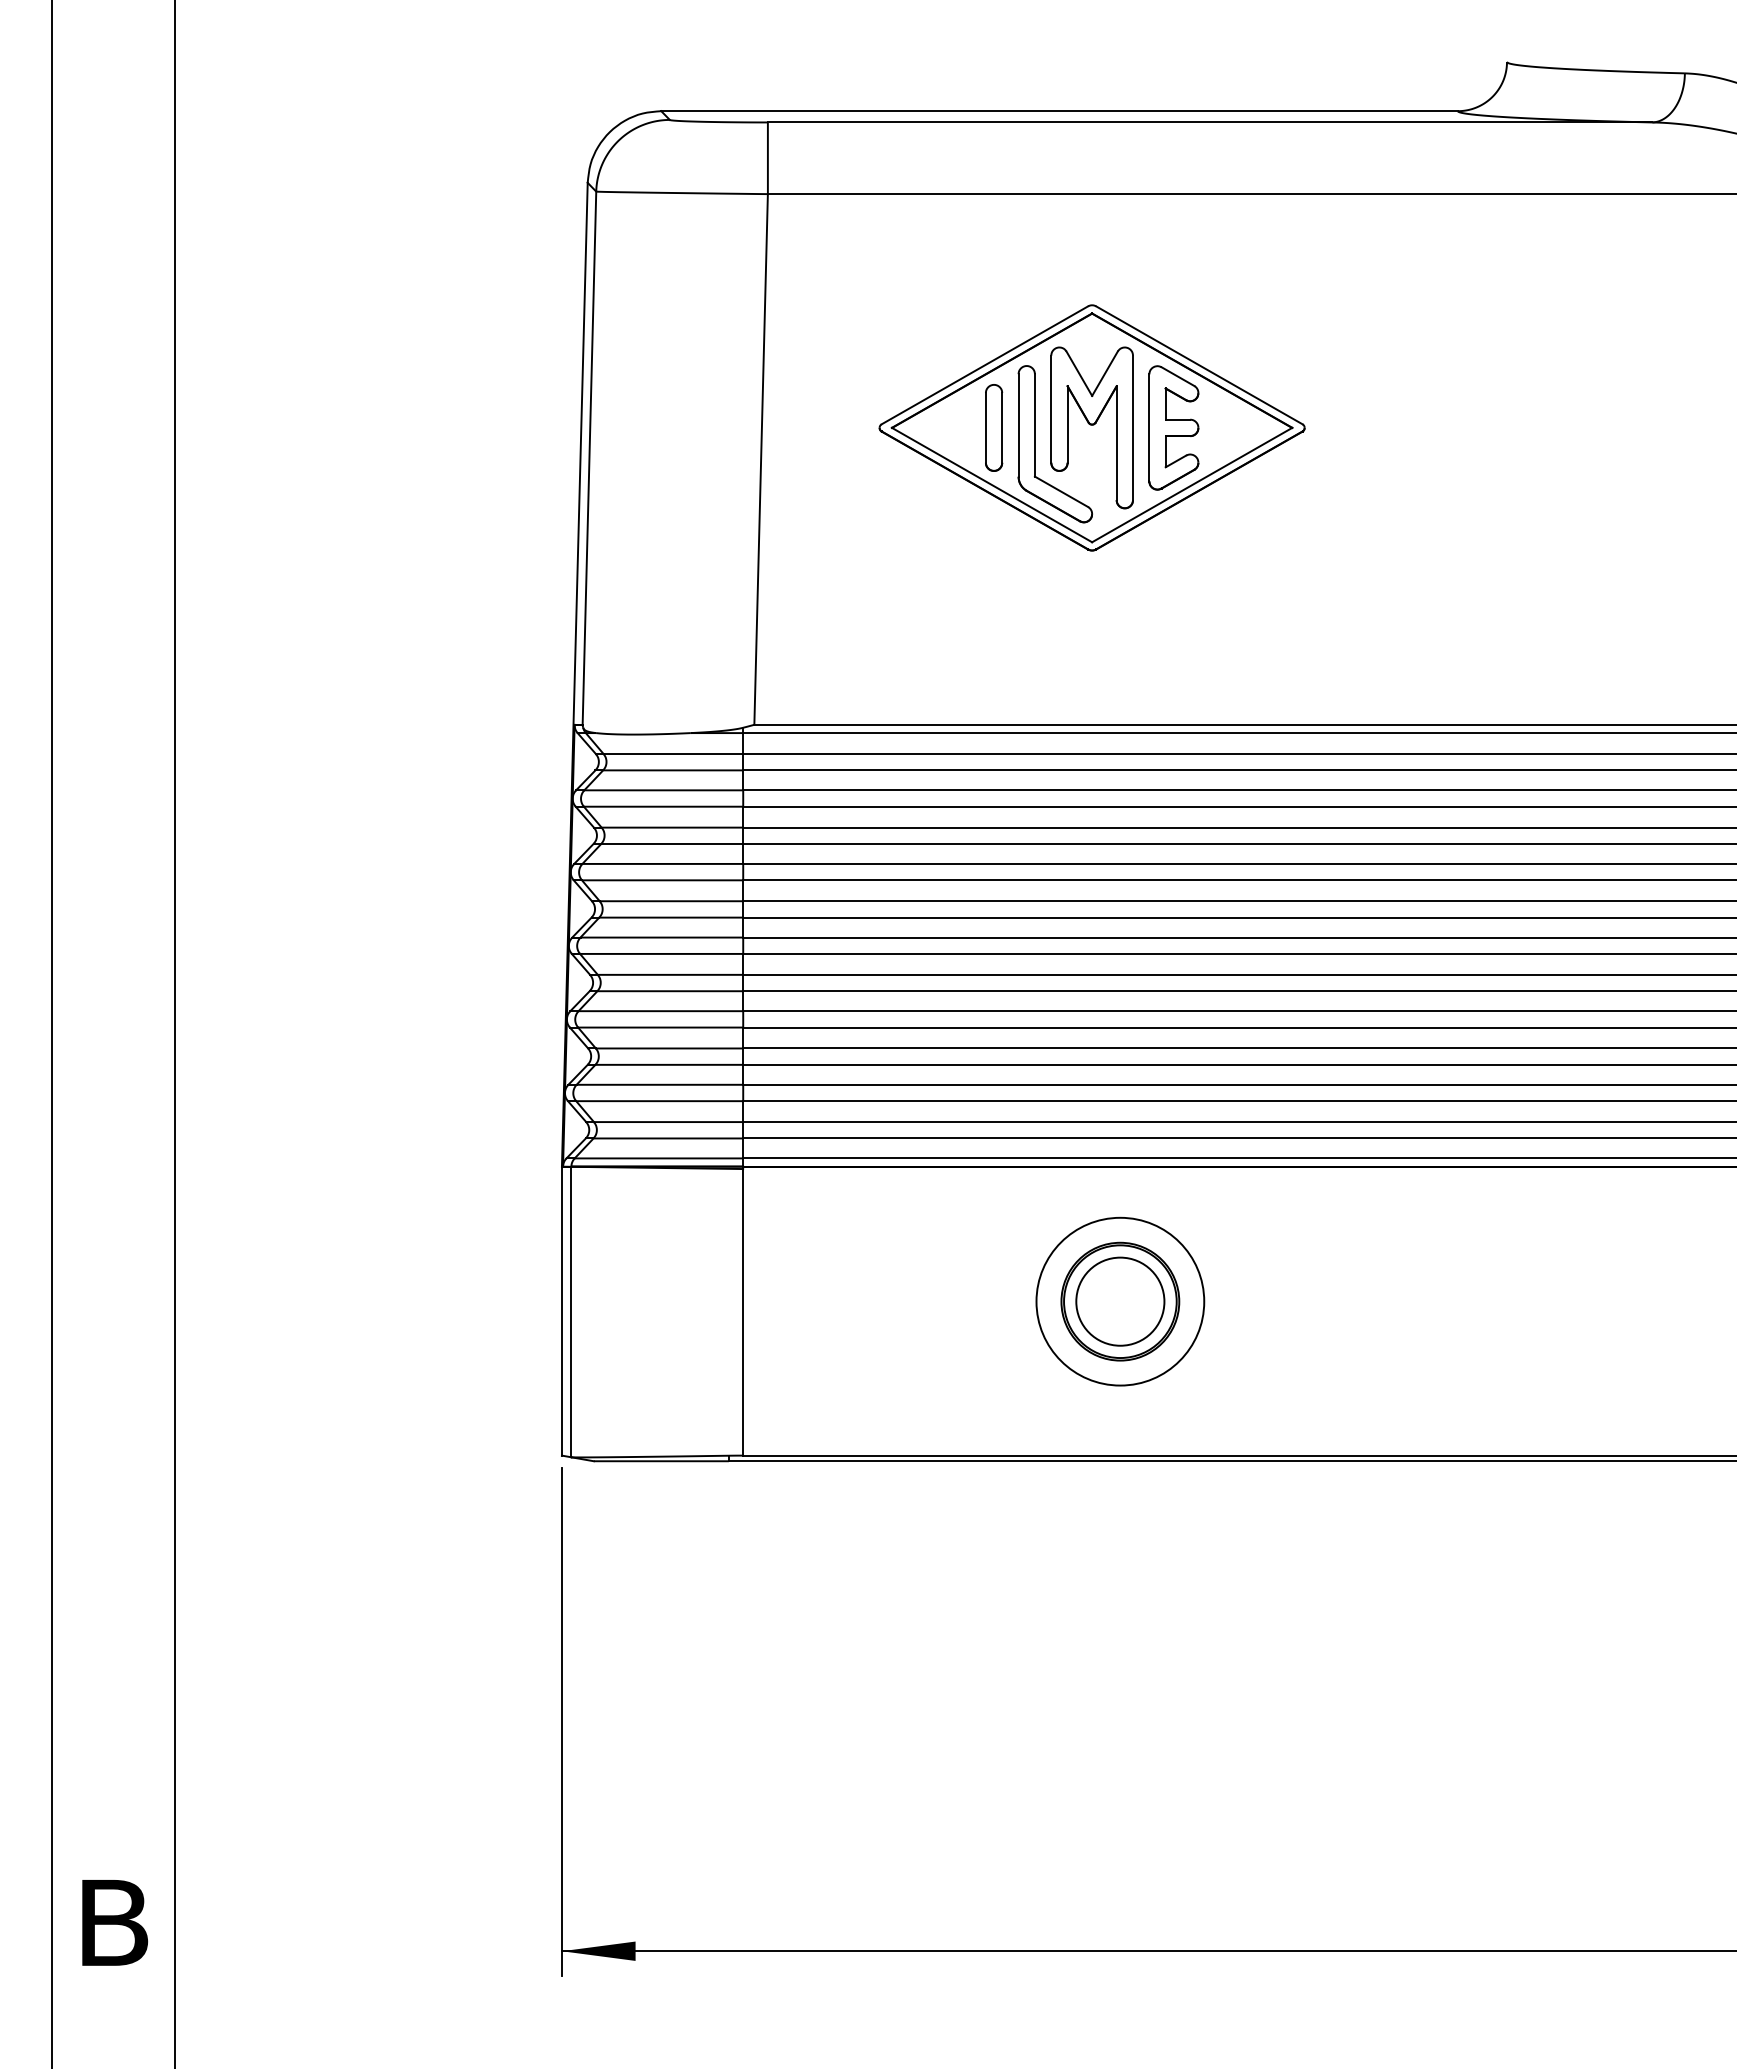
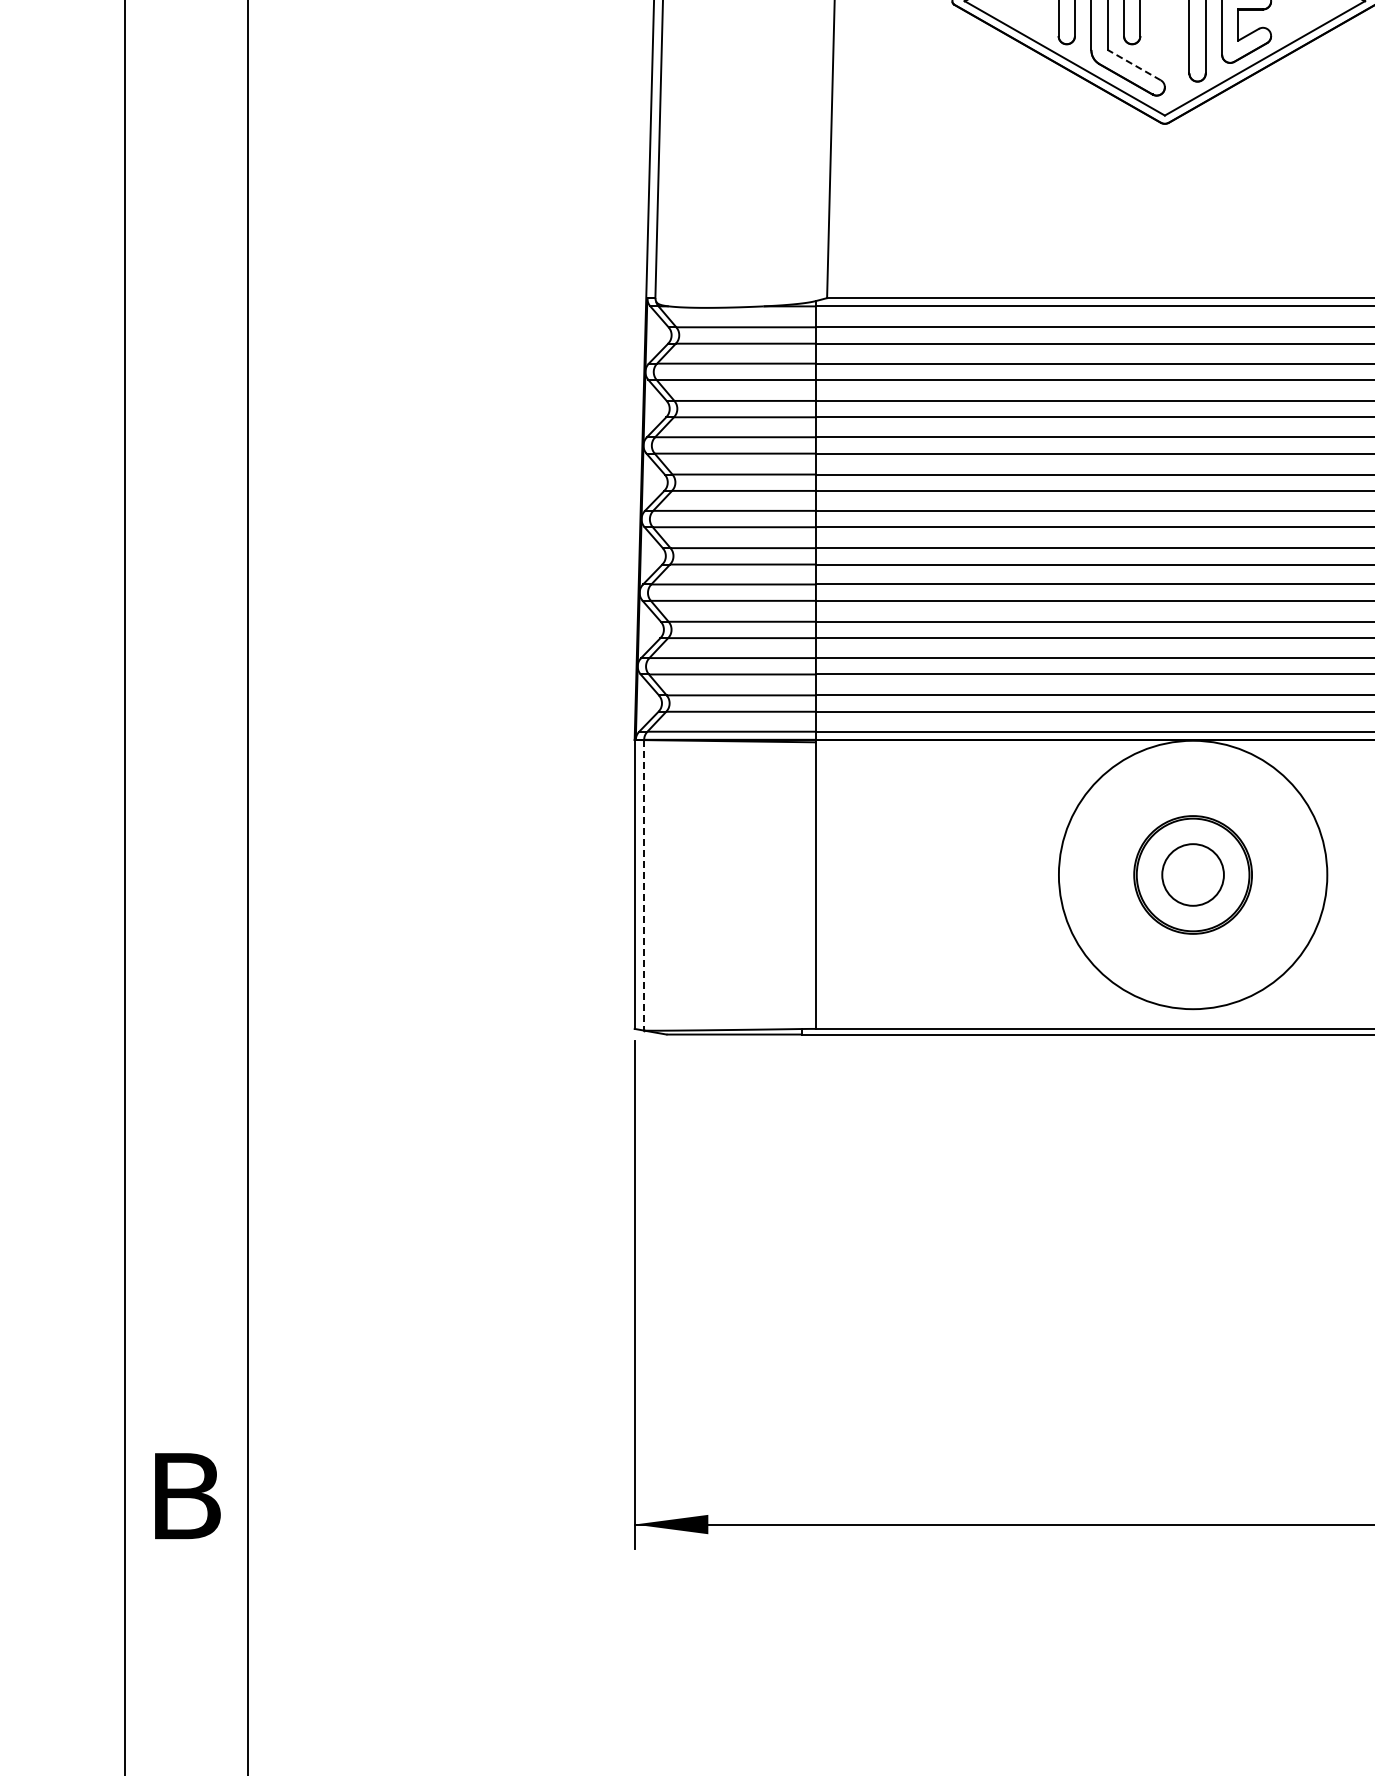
line: (1061, 491) -> (1134, 64), solid -> dashed
circle: (1120, 1301) -> (1193, 874), size x0.7
circle: (1120, 1301) -> (1193, 874), size x1.6
line: (571, 1312) -> (644, 885), solid -> dashed

